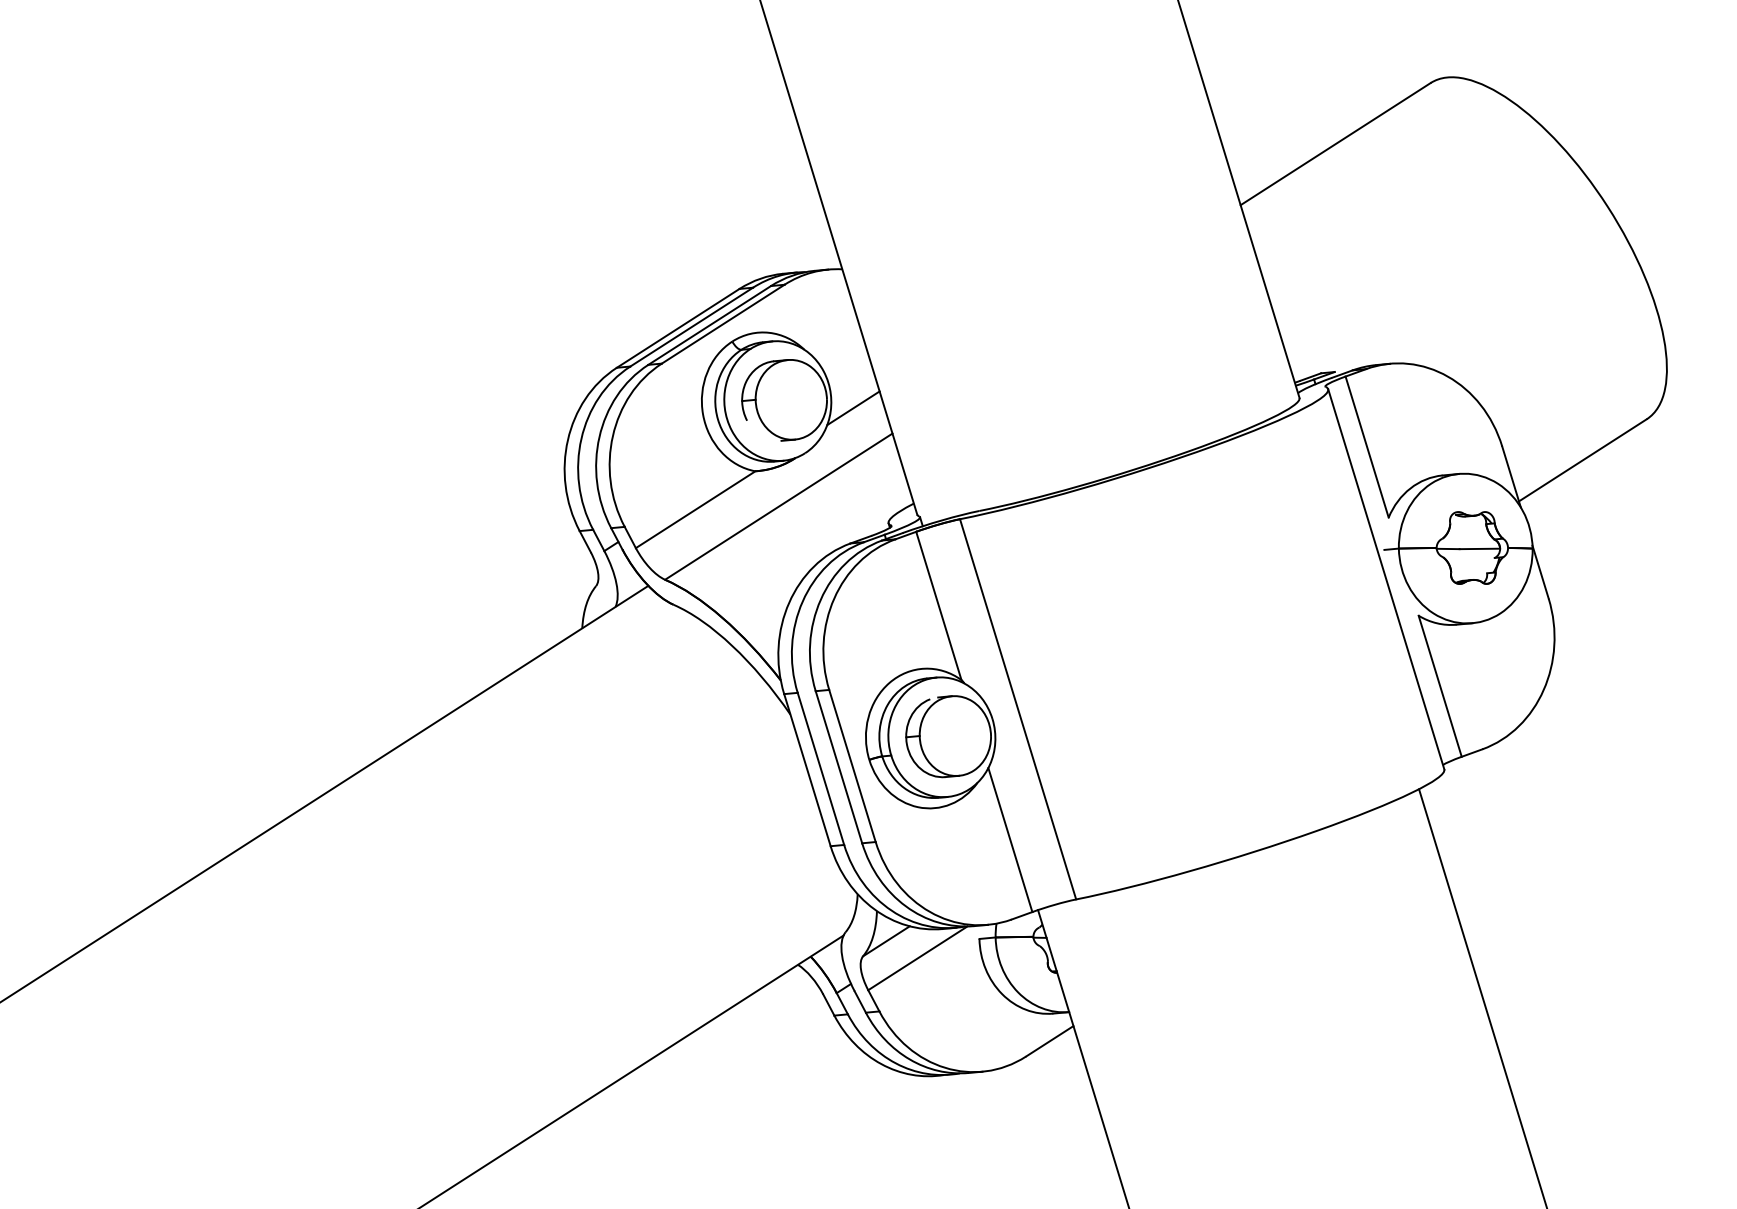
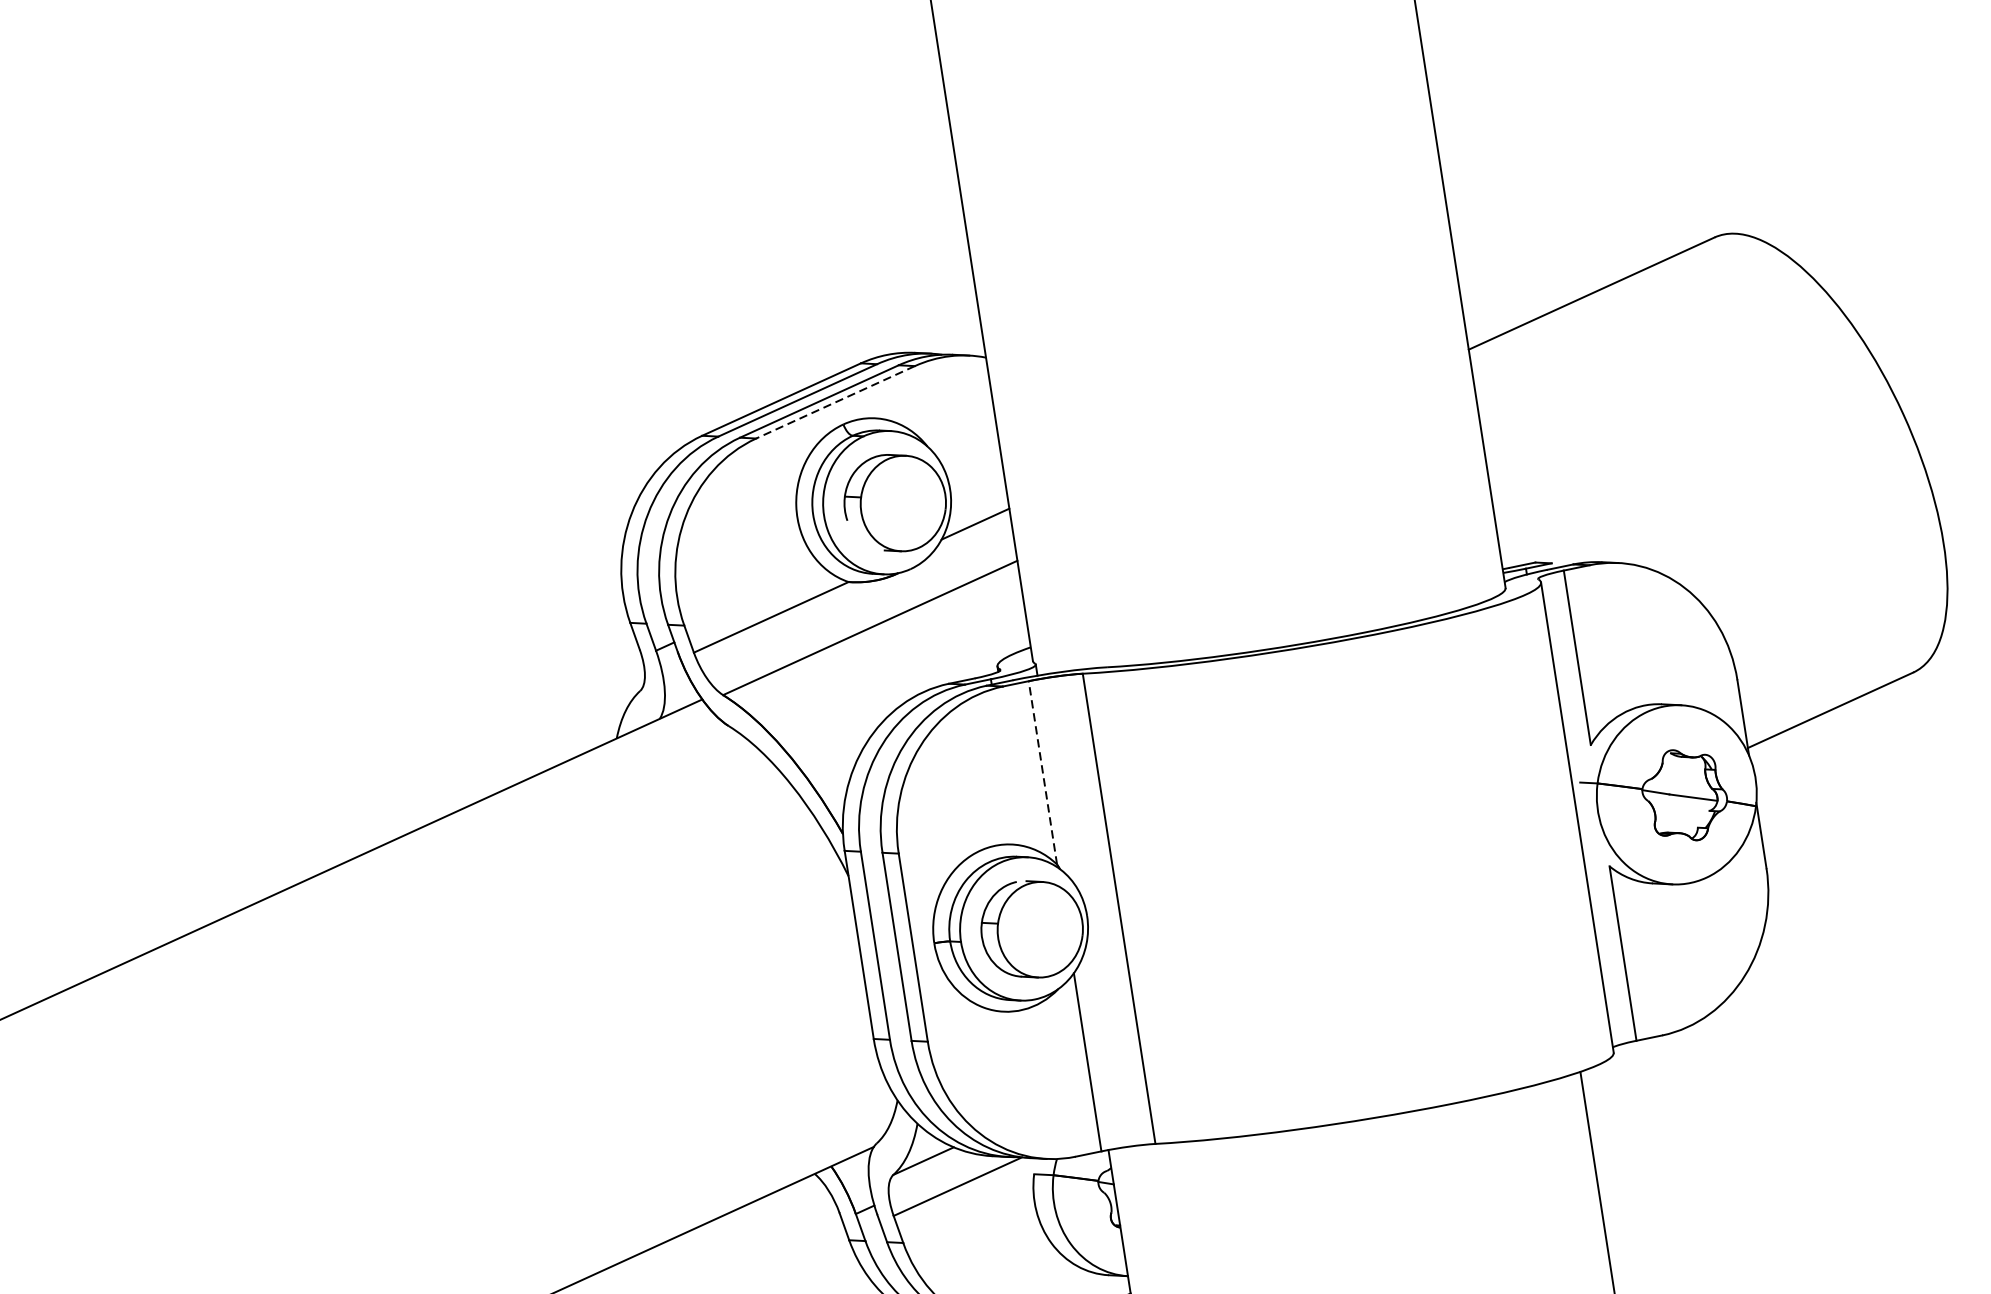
line: (723, 324) -> (835, 402), solid -> dashed
line: (938, 605) -> (1042, 772), solid -> dashed

